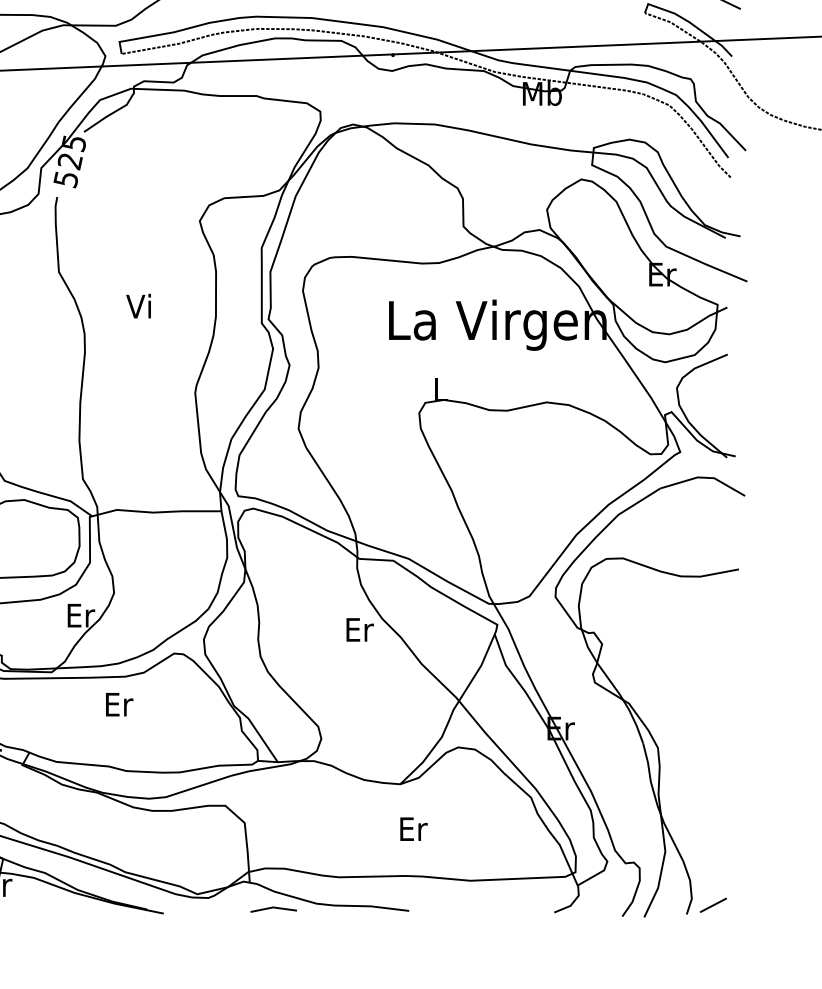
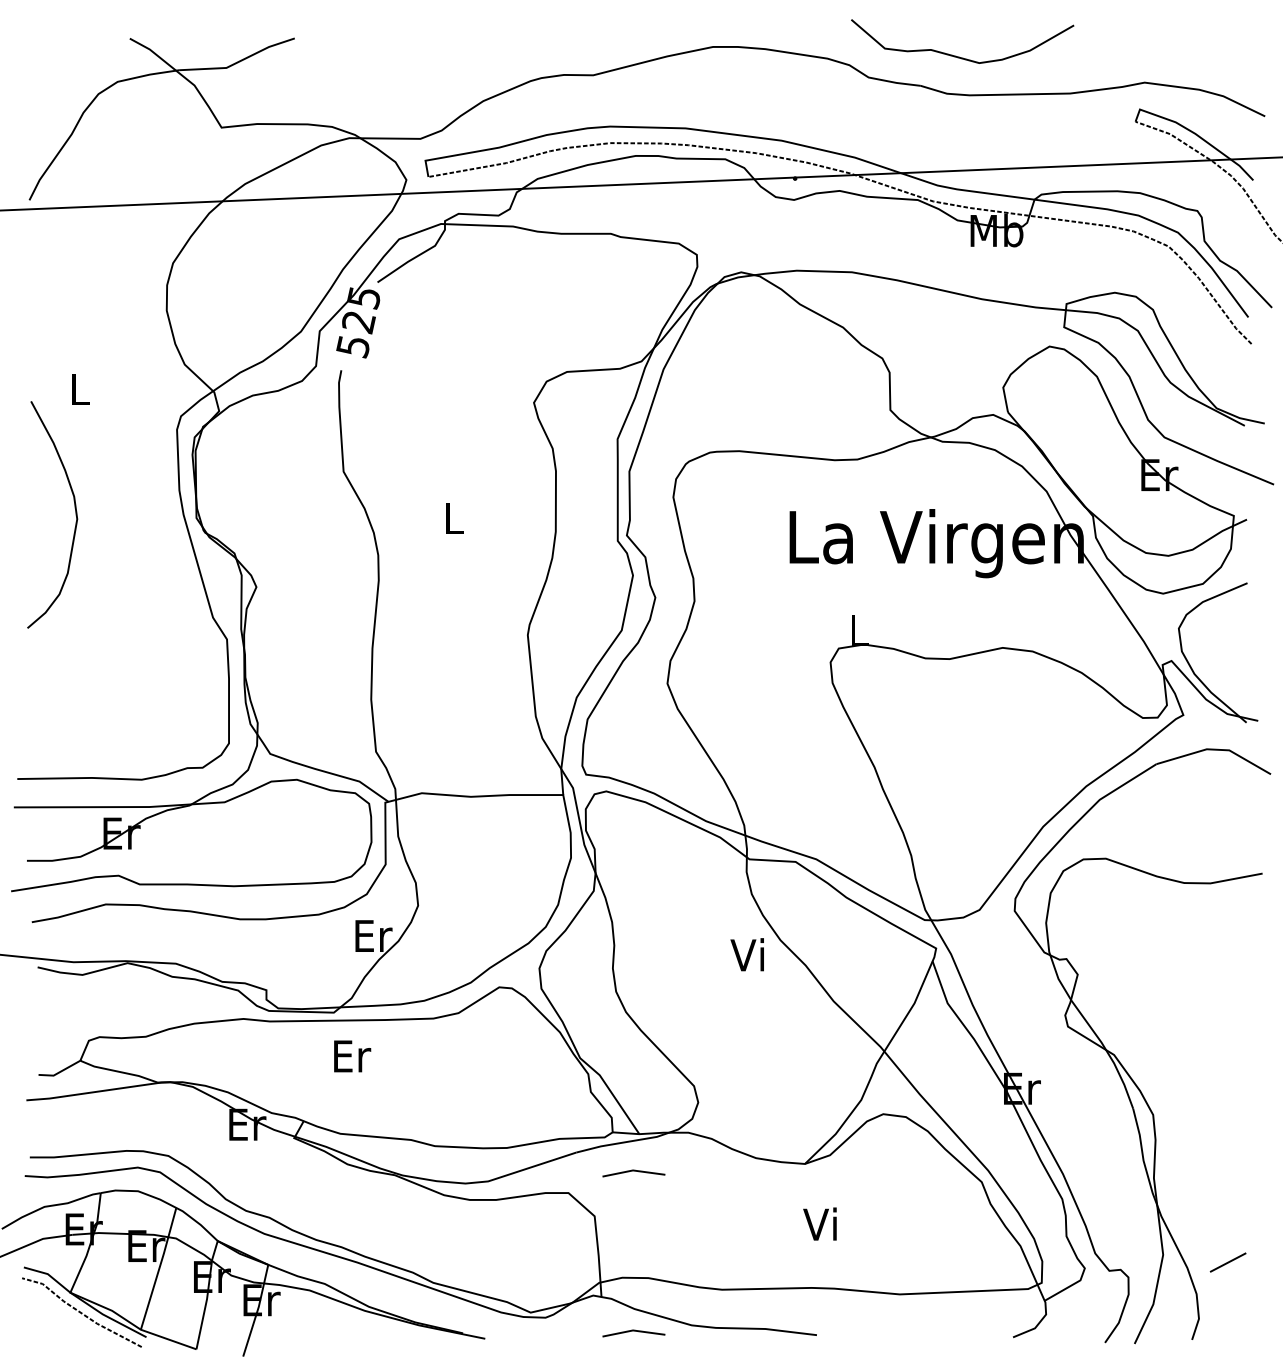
text: (138, 305) -> (450, 517), Vi -> L
text: (359, 629) -> (749, 954), Er -> Vi
text: (119, 704) -> (352, 1056), moved
line: (273, 789) -> (633, 1171), added
text: (413, 828) -> (822, 1223), Er -> Vi
line: (712, 905) -> (1227, 1262), moved

